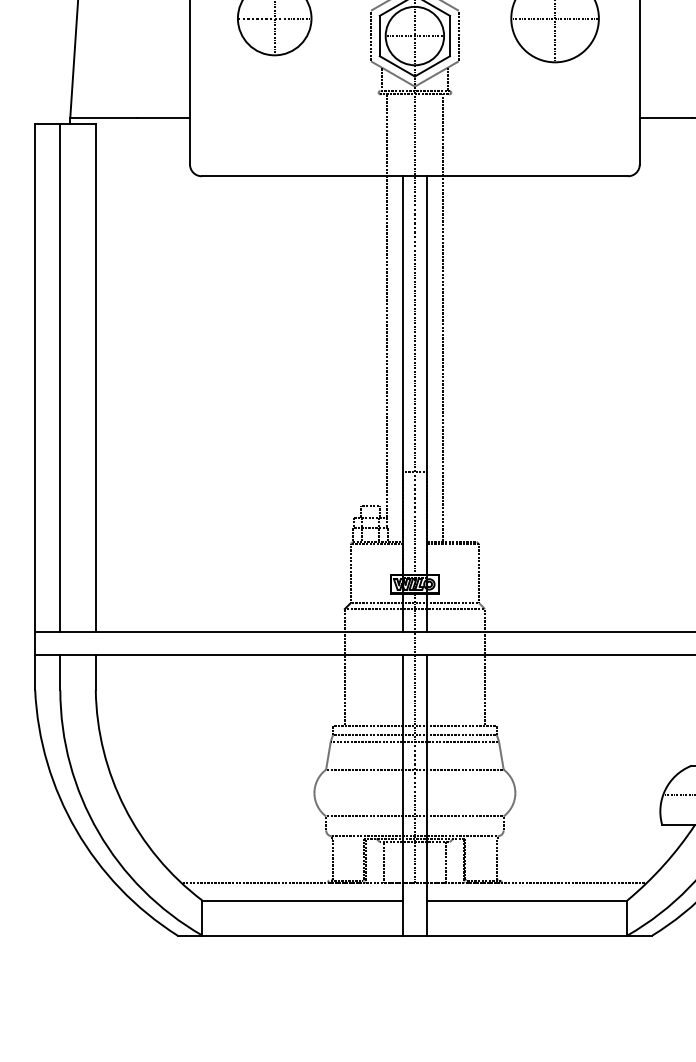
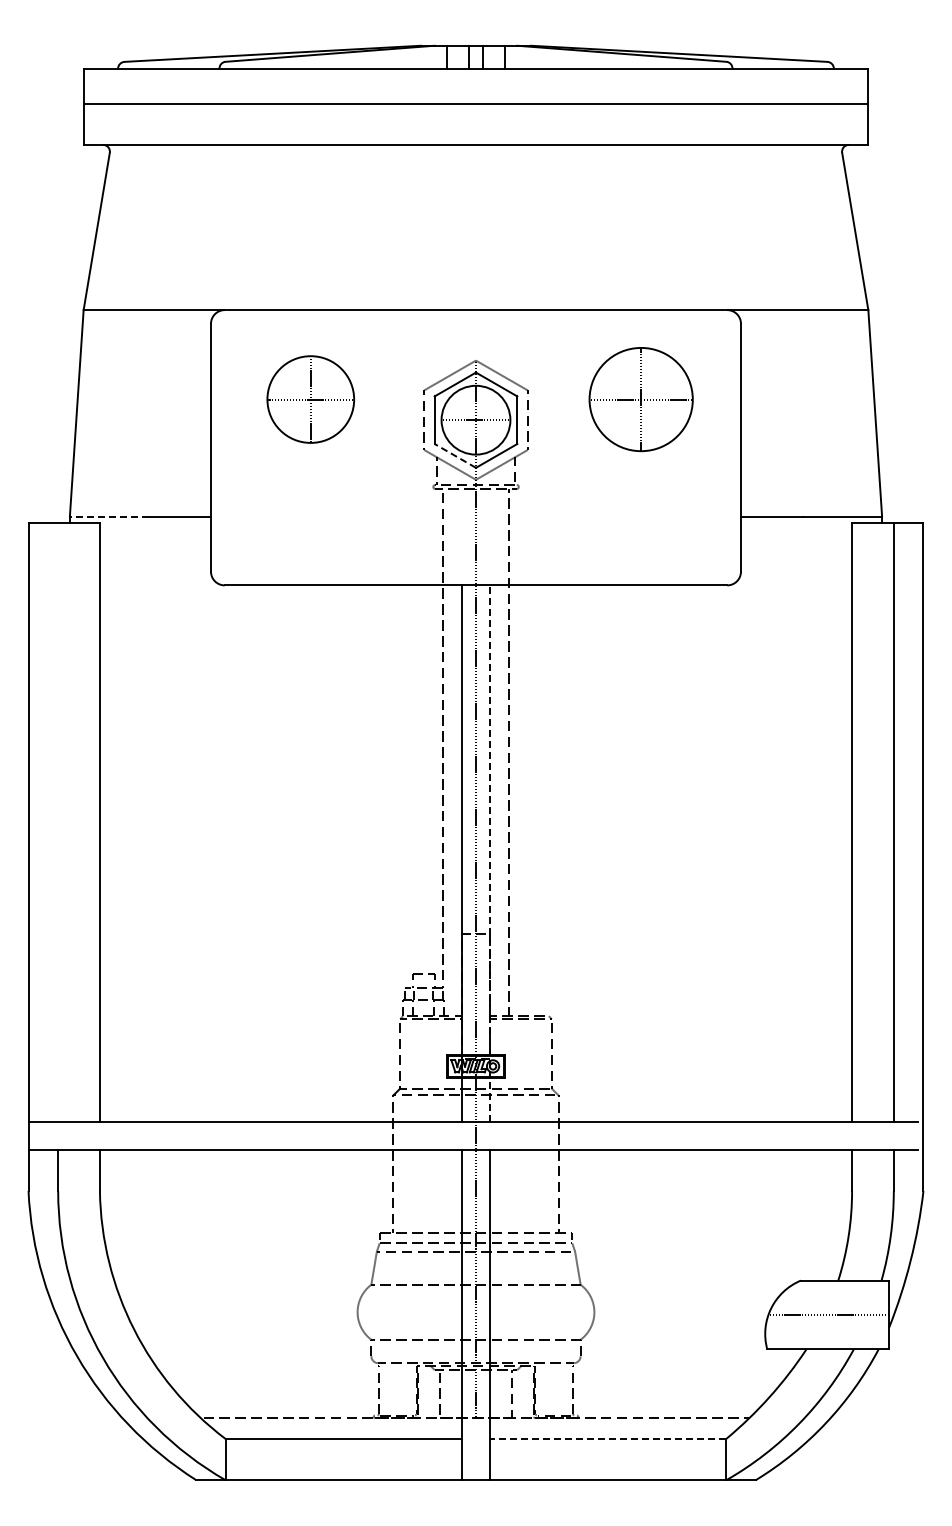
line: (397, 66) -> (455, 455), solid -> dashed
line: (103, 117) -> (109, 516), solid -> dashed
line: (60, 377) -> (58, 822), removed
line: (426, 403) -> (489, 853), solid -> dashed
line: (526, 900) -> (607, 1438), solid -> dashed

